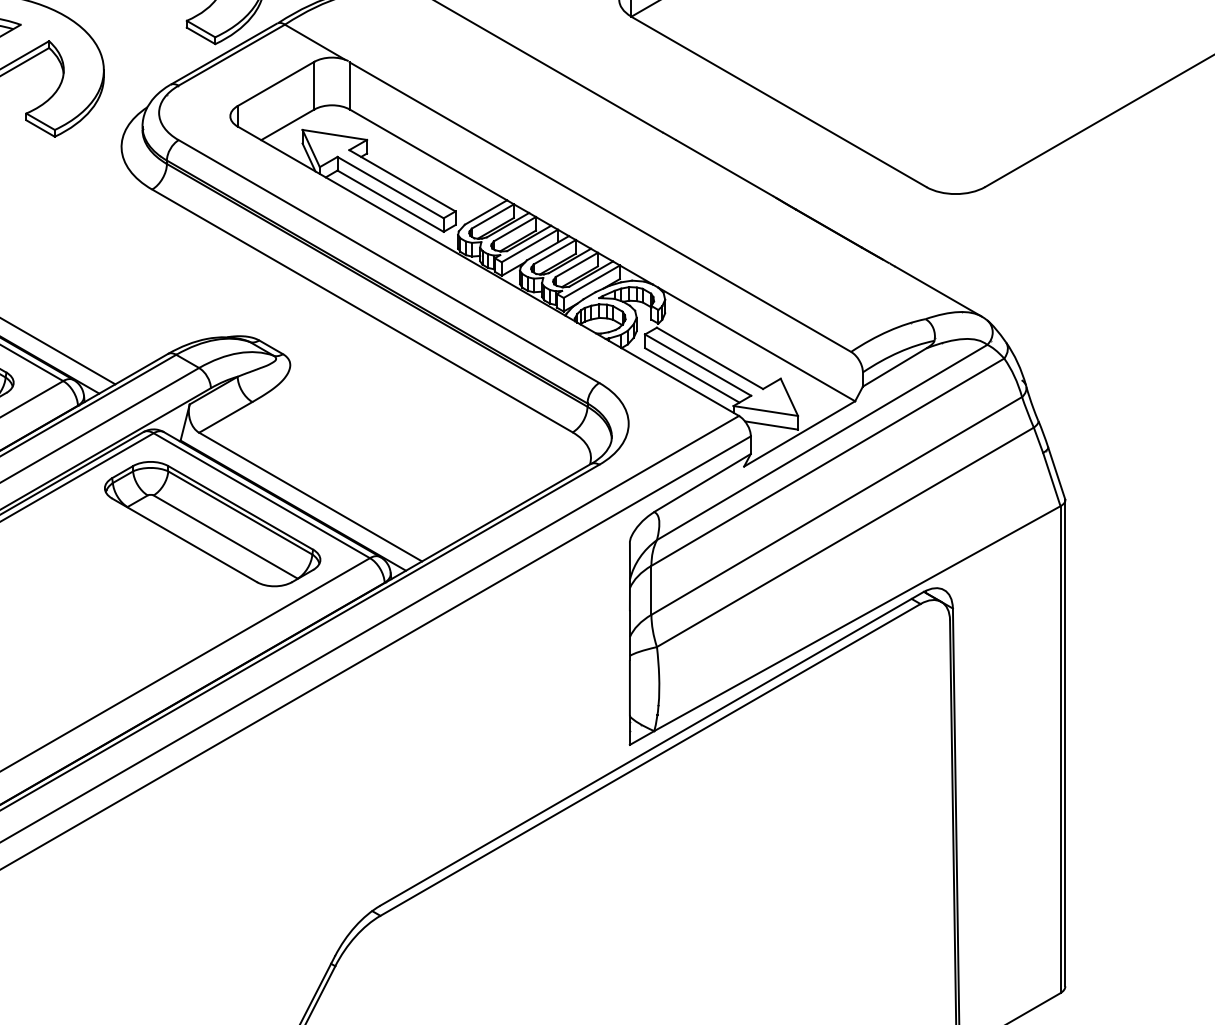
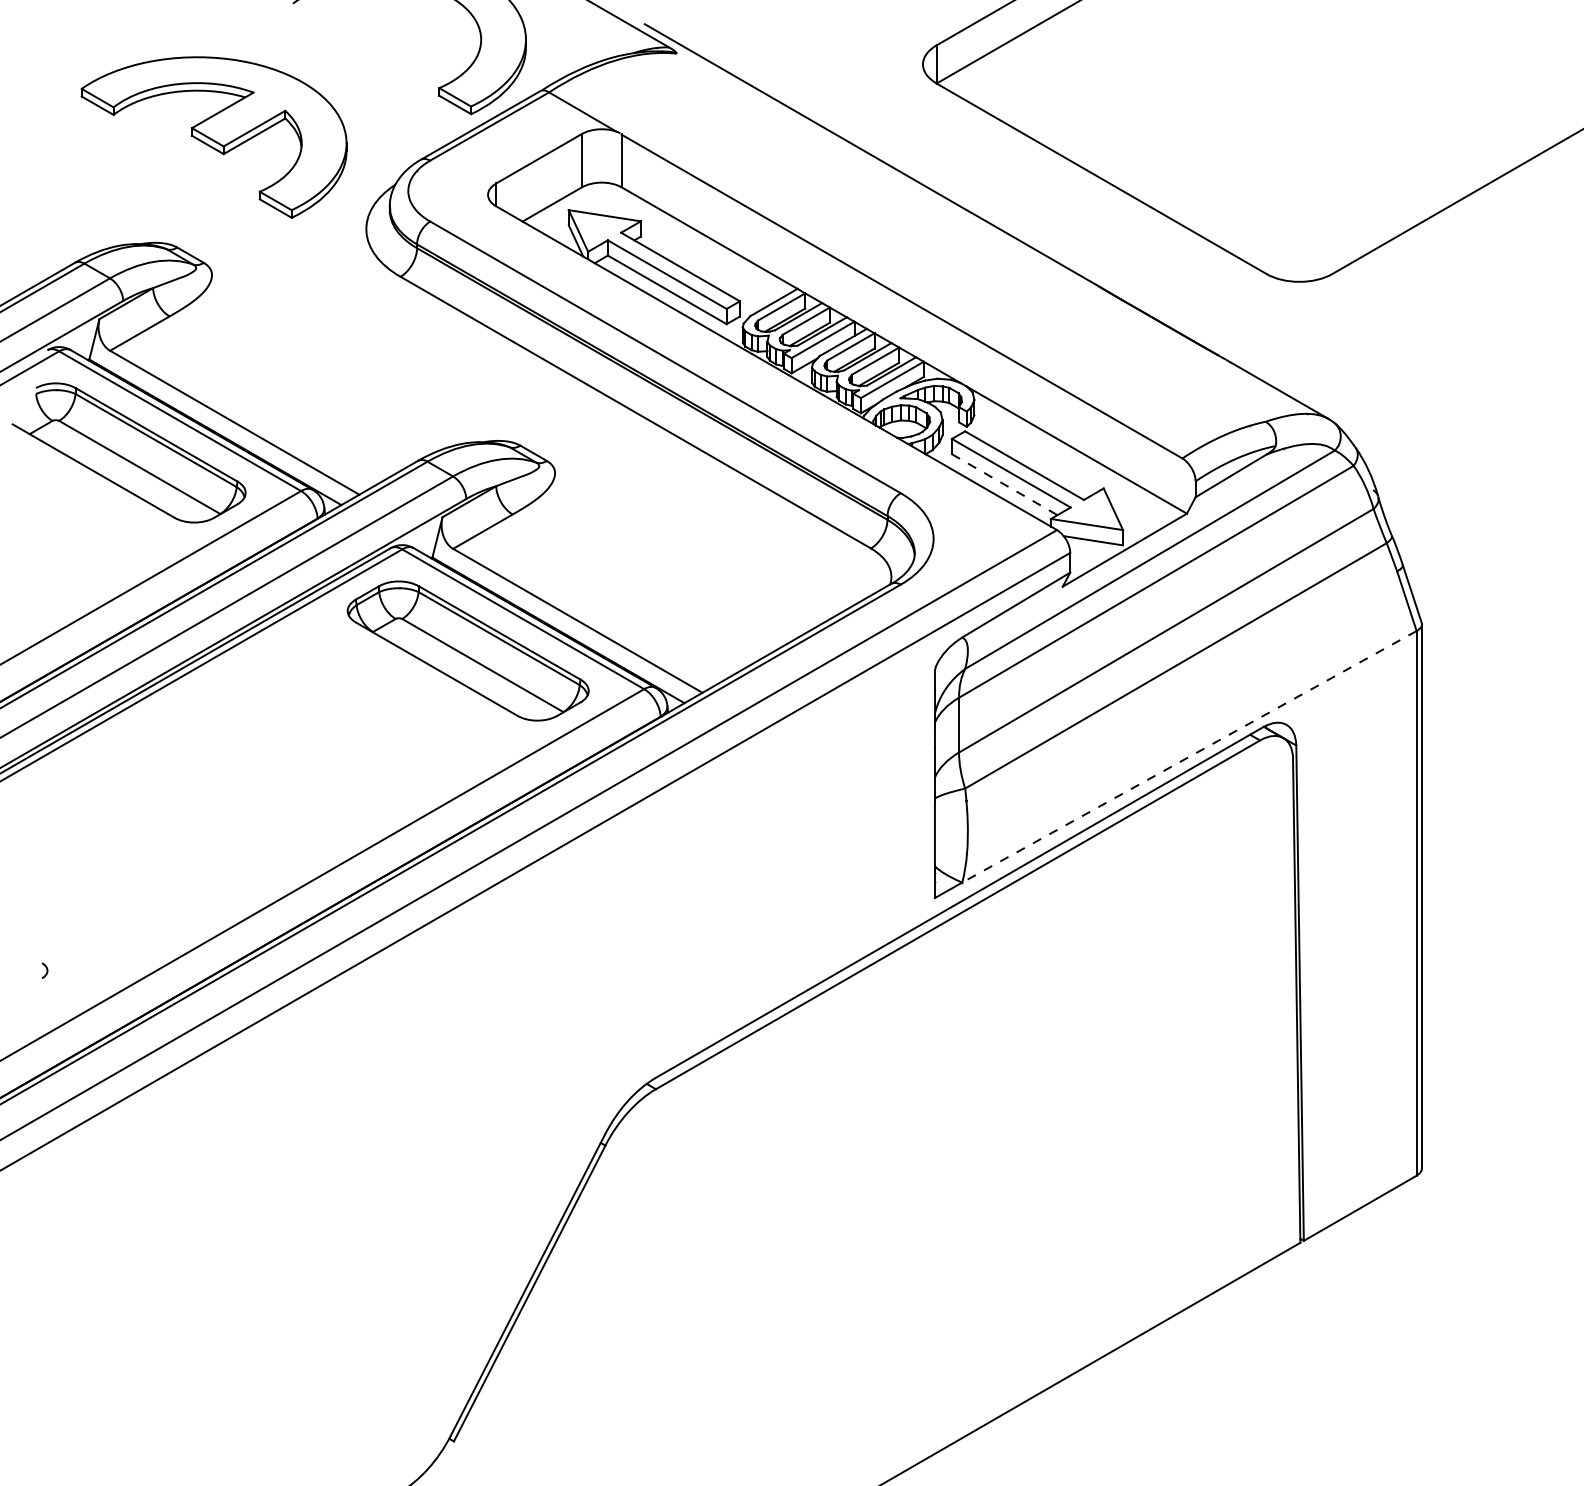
line: (692, 375) -> (1004, 484), solid -> dashed
line: (857, 618) -> (1189, 756), solid -> dashed

